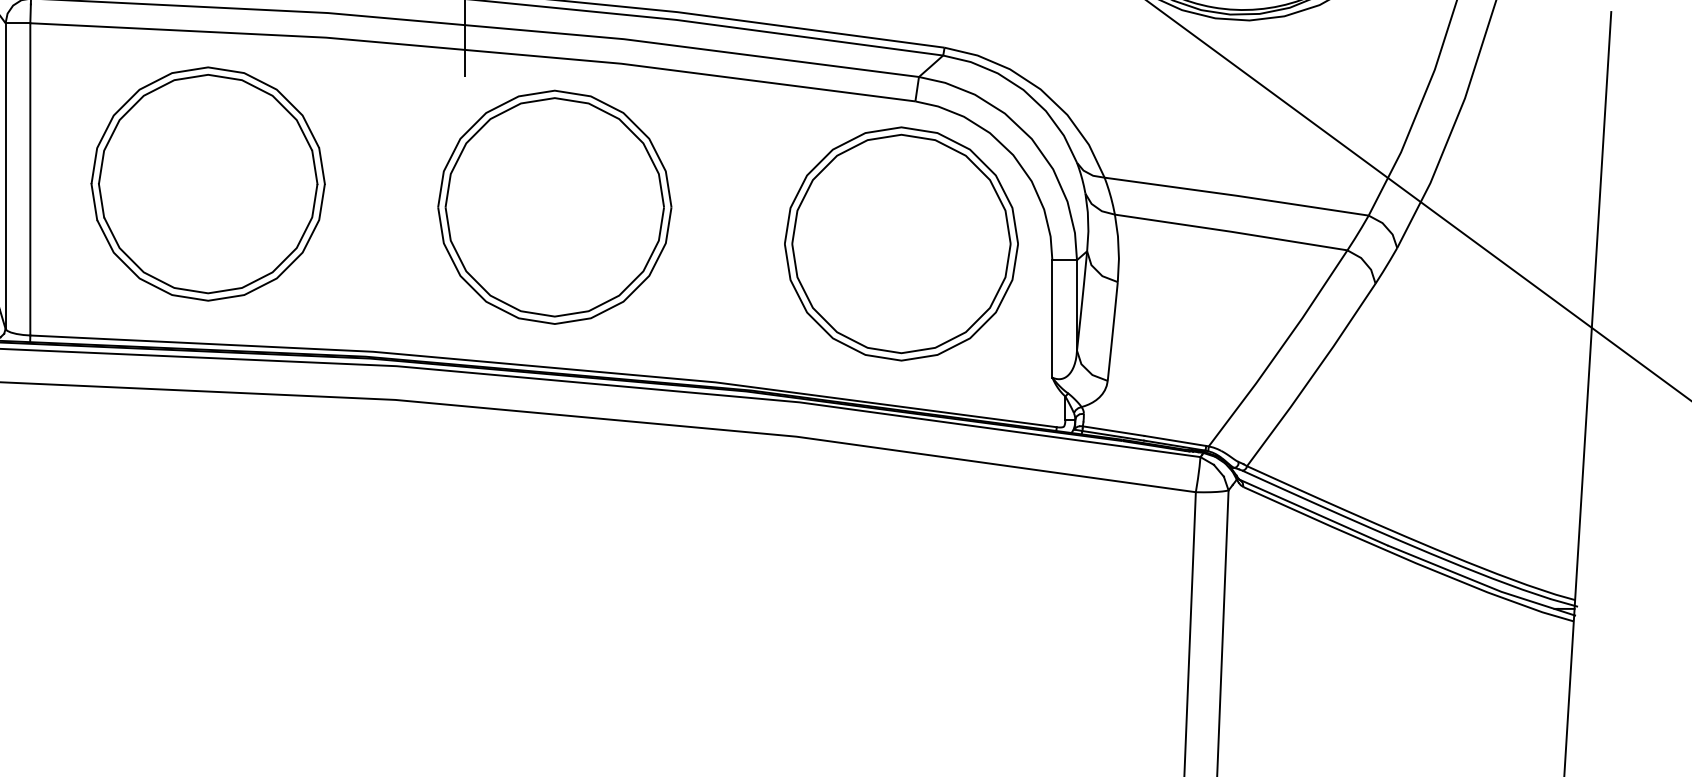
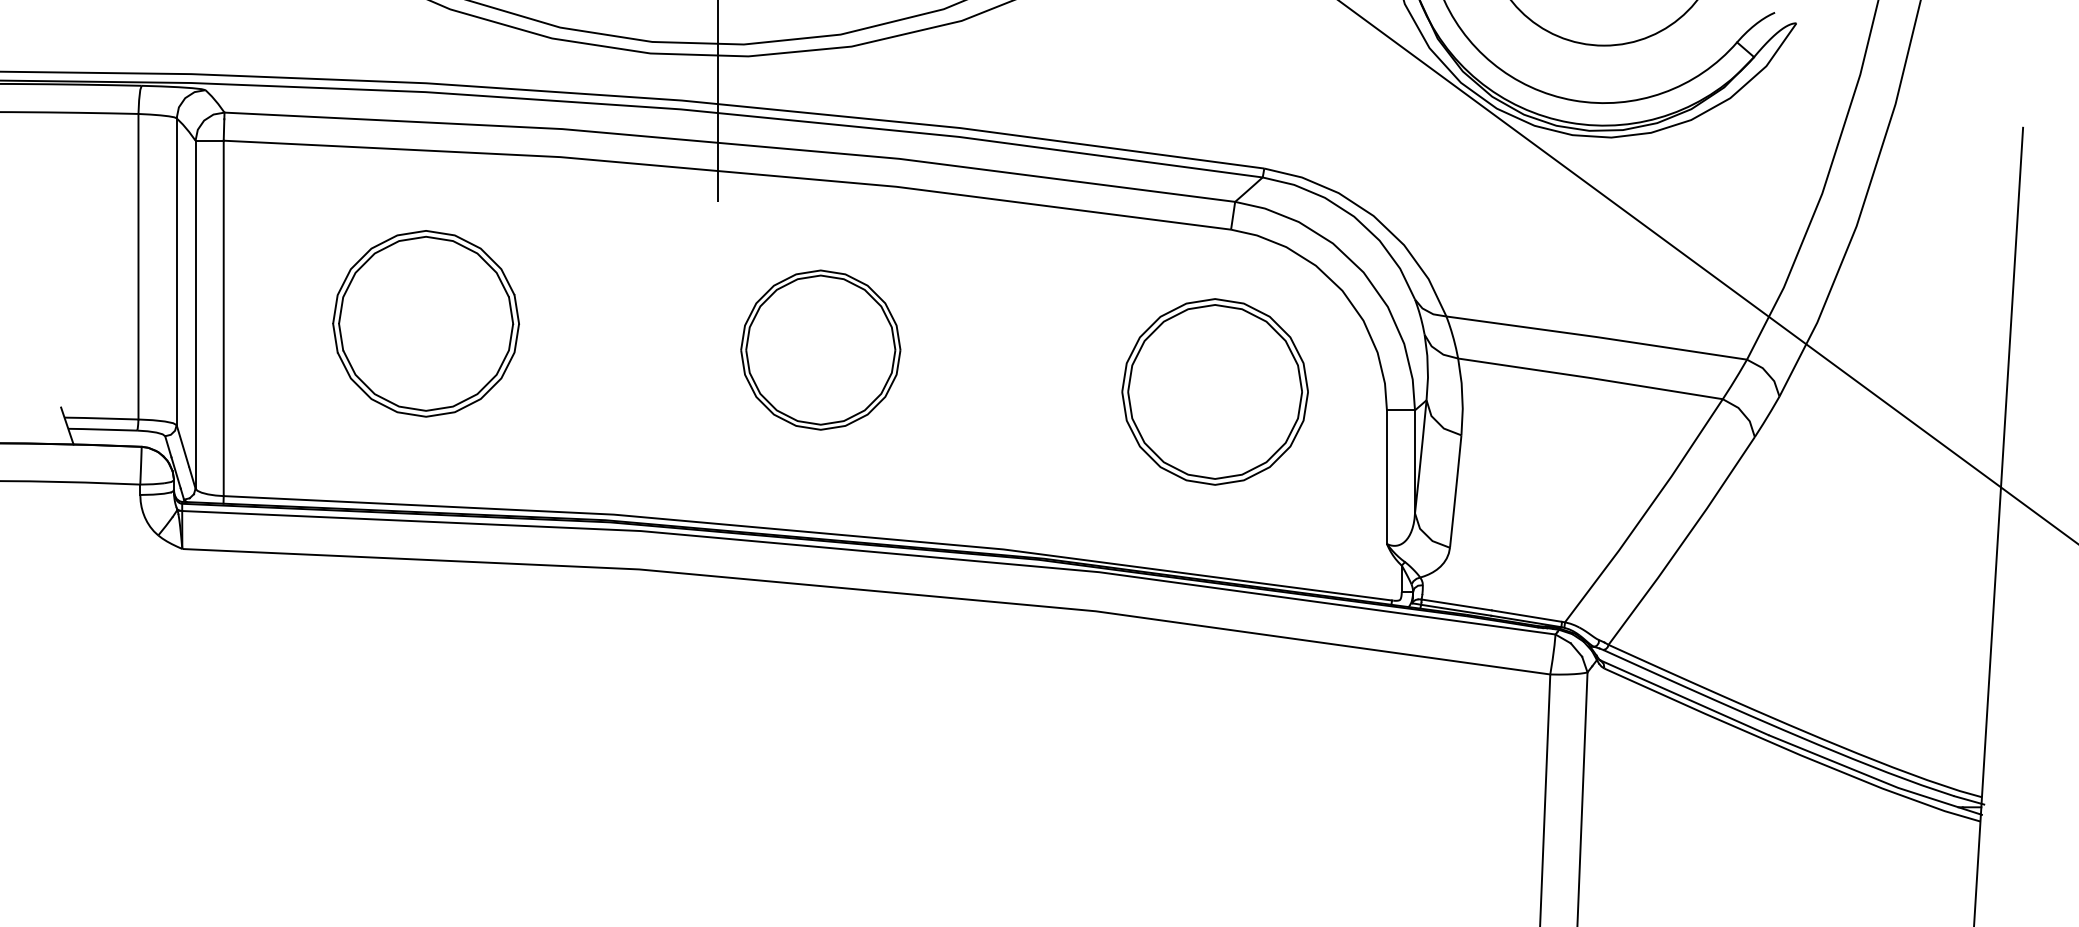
part: (207, 183) -> (425, 323), size x0.7
part: (554, 206) -> (820, 349), size x0.6
part: (900, 243) -> (1214, 391), size x0.7

